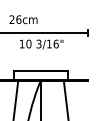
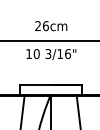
text: (23, 19) -> (51, 25), moved

